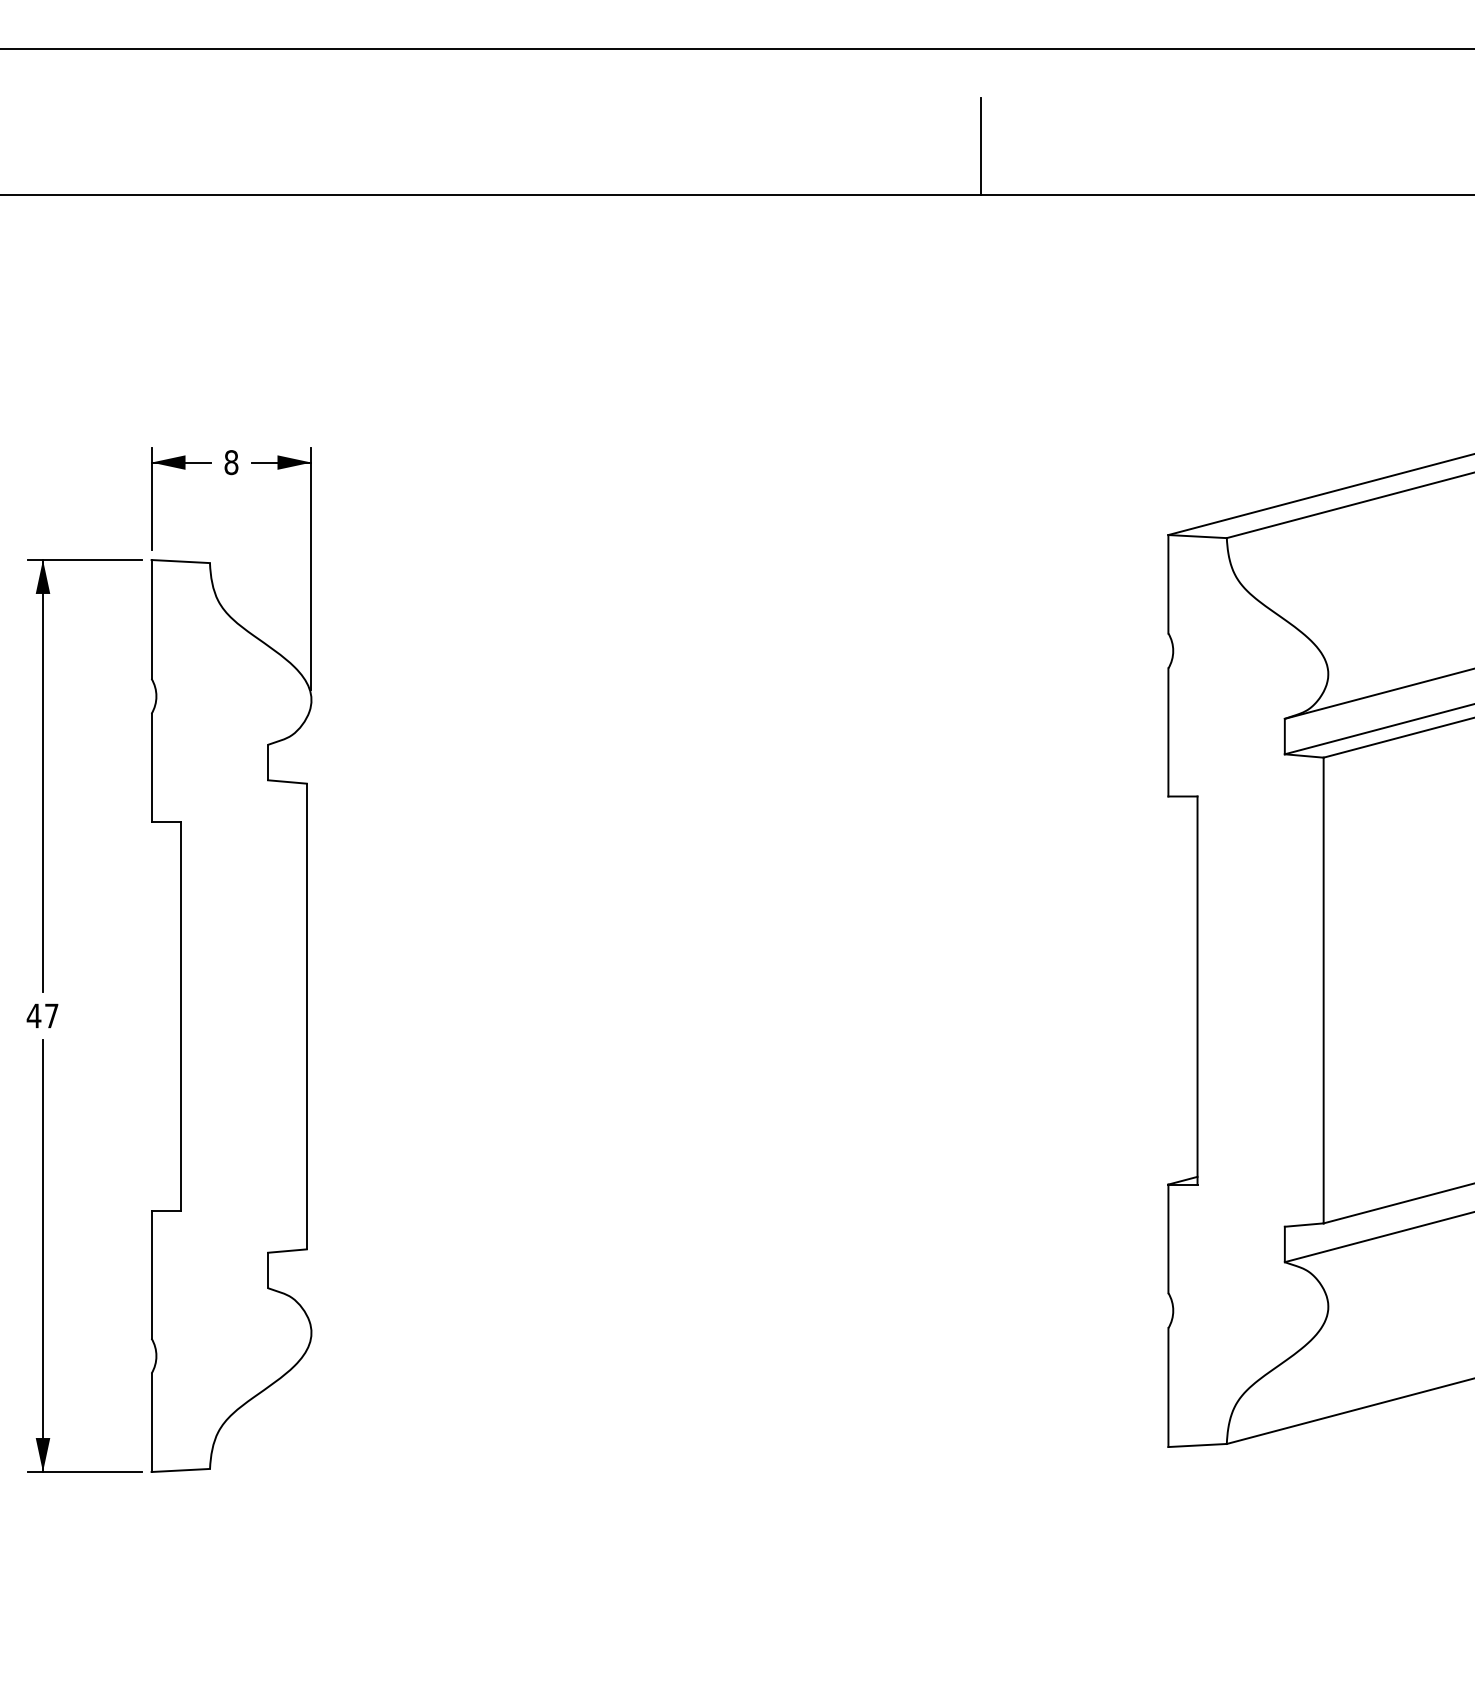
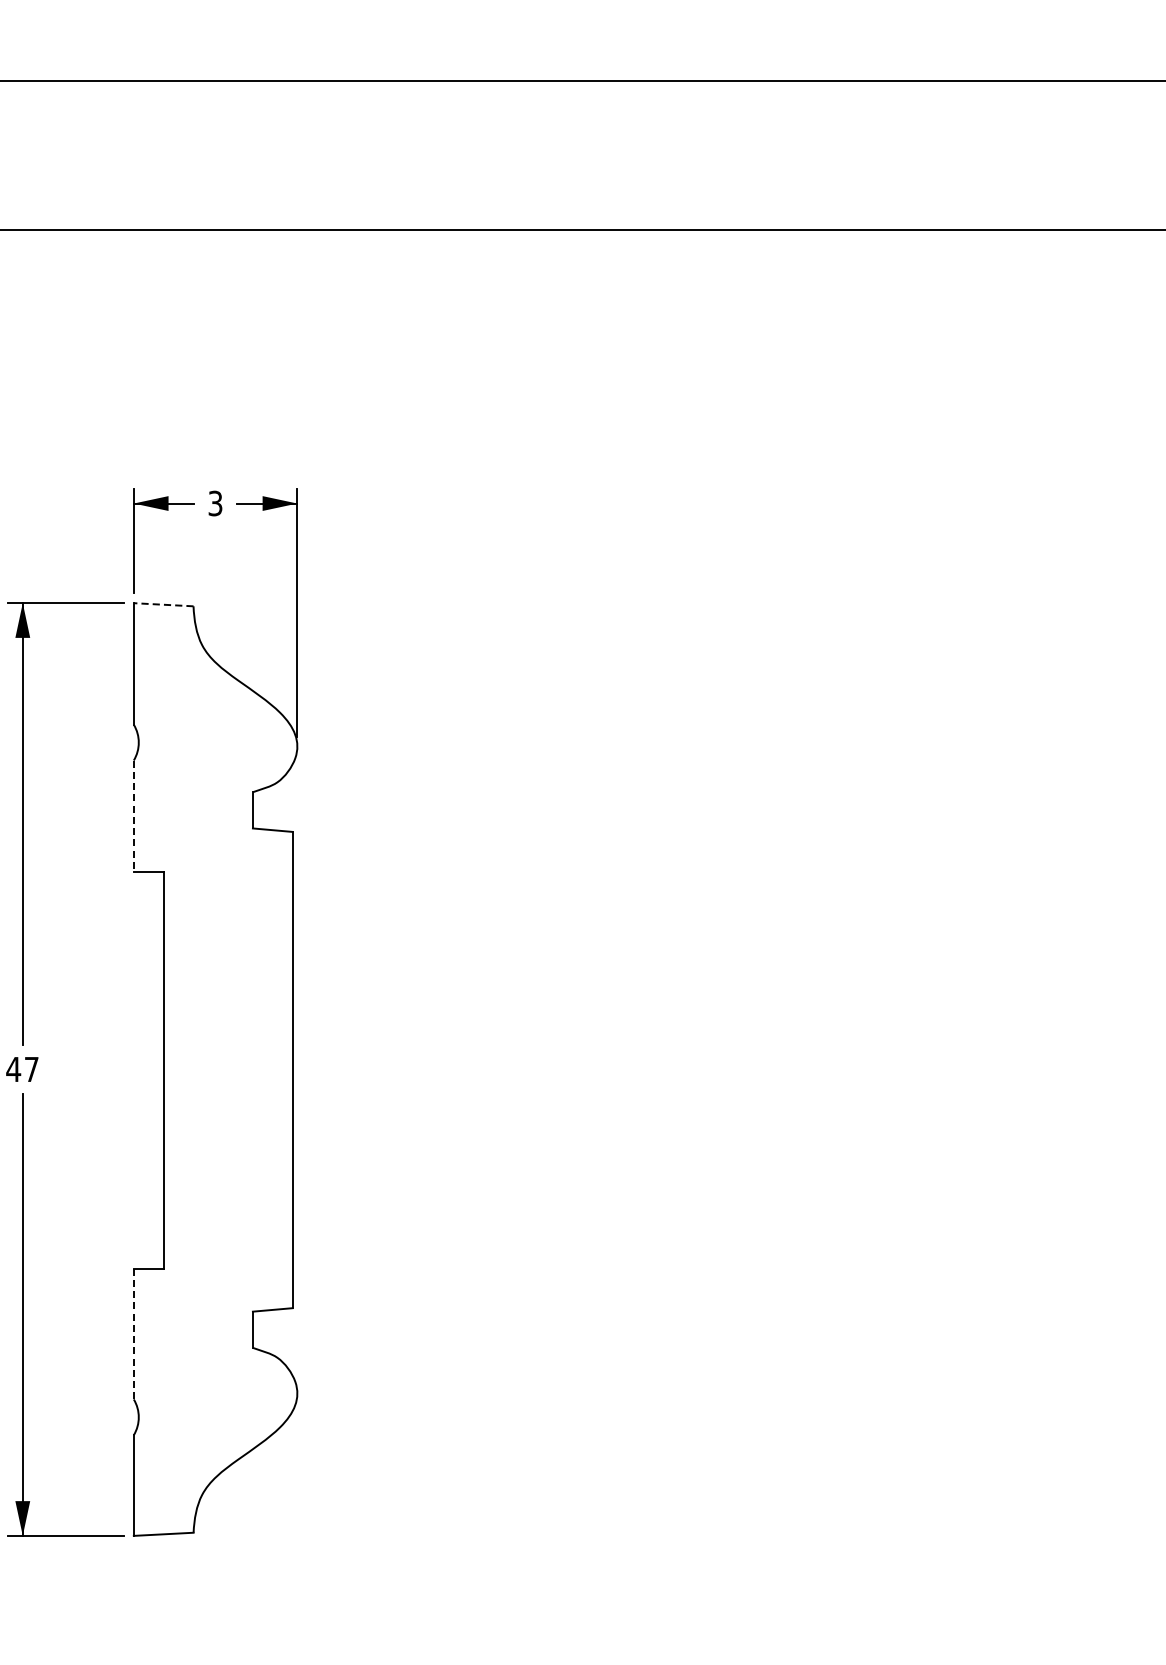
line: (981, 145) -> (982, 179), removed
text: (231, 462) -> (215, 503), 8 -> 3
line: (180, 561) -> (163, 604), solid -> dashed
line: (151, 768) -> (133, 816), solid -> dashed
line: (151, 1275) -> (133, 1334), solid -> dashed

